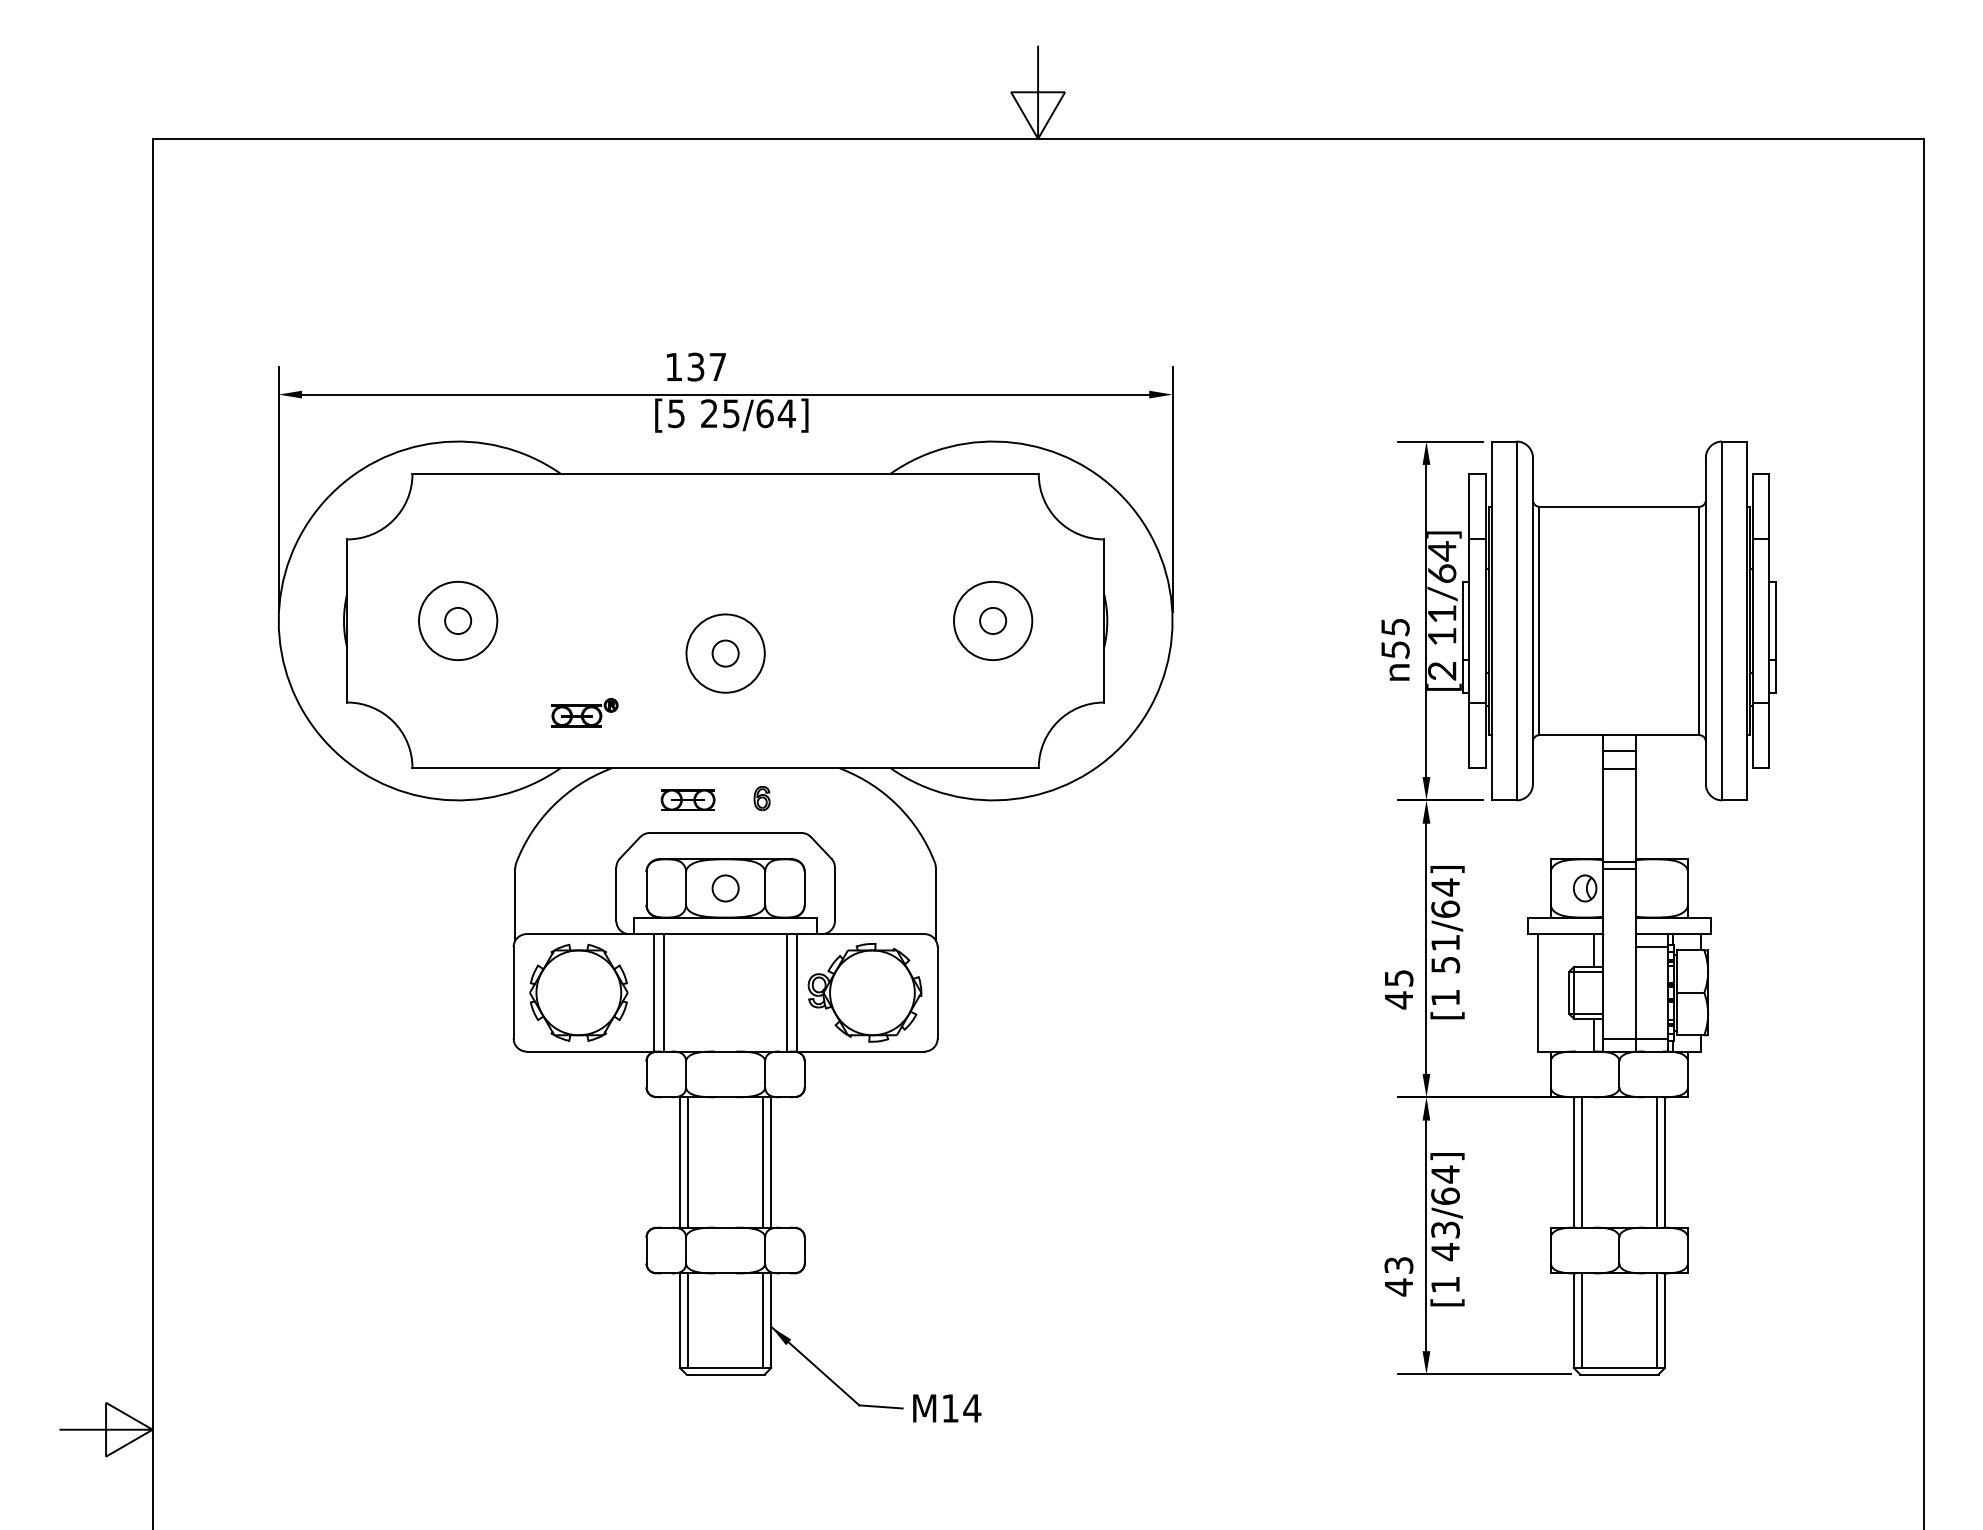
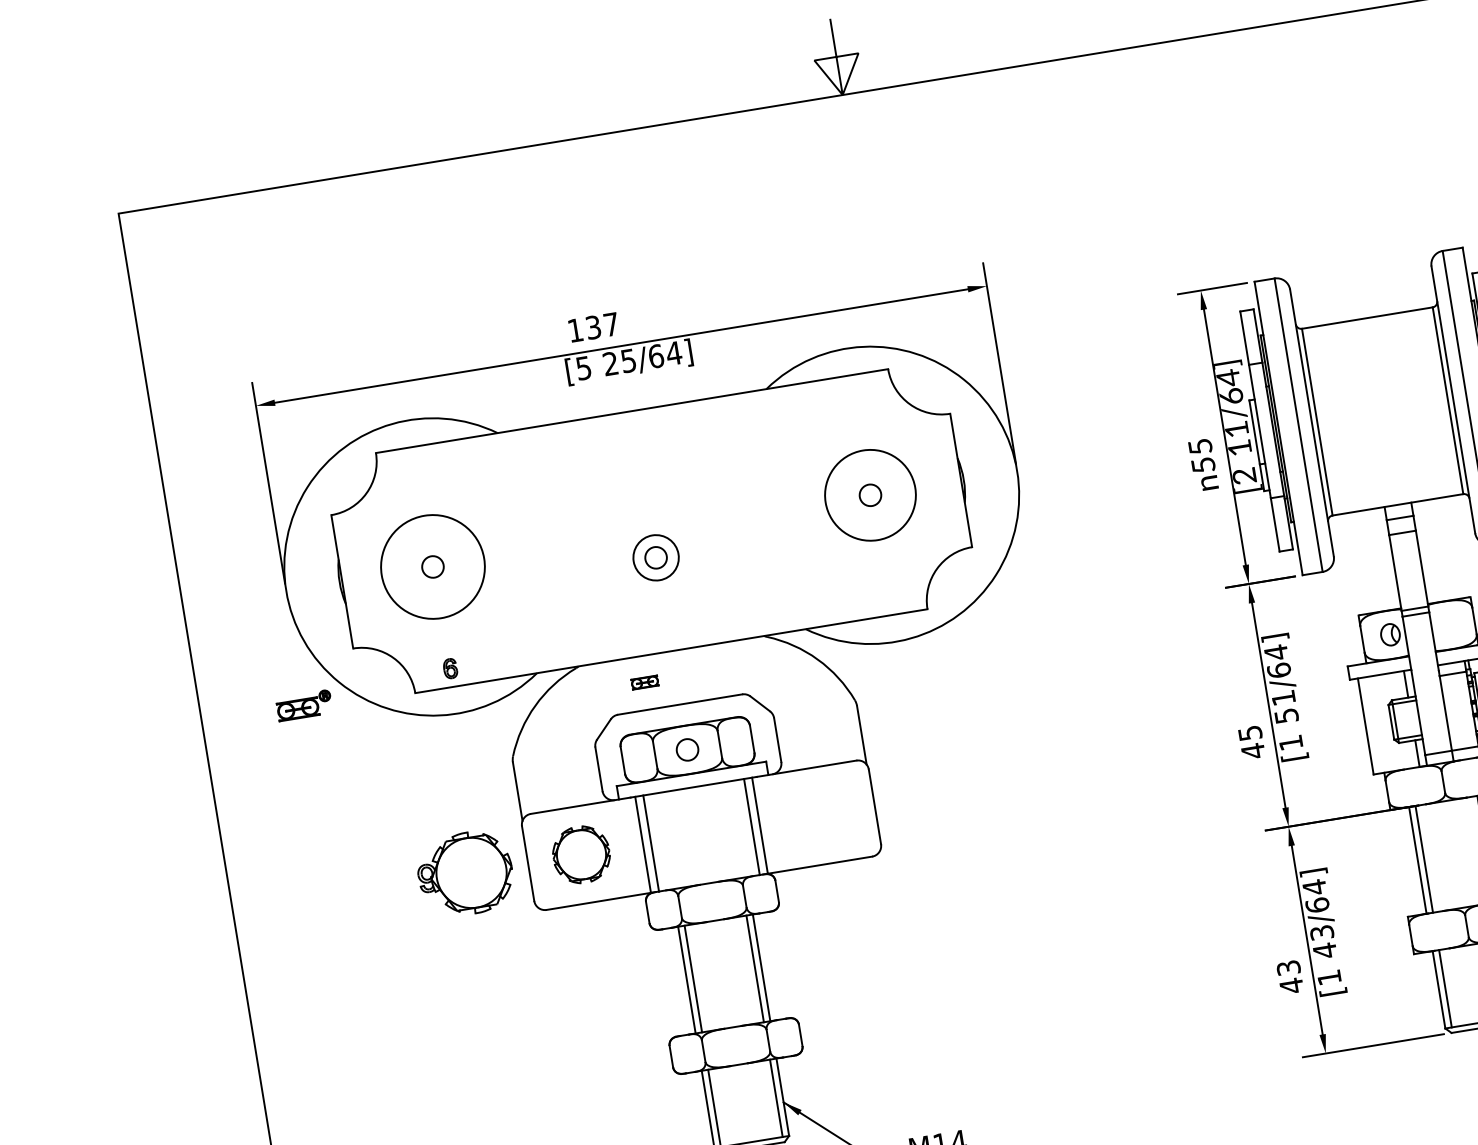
circle: (458, 620) -> (433, 566), size x1.6
circle: (992, 620) -> (869, 495), size x1.4
circle: (725, 653) -> (655, 557), size x0.7
part: (584, 712) -> (303, 705), moved
part: (761, 798) -> (449, 668), moved
part: (687, 799) -> (644, 682), size x0.6
part: (578, 992) -> (581, 854), size x0.7
part: (864, 992) -> (465, 873), moved

